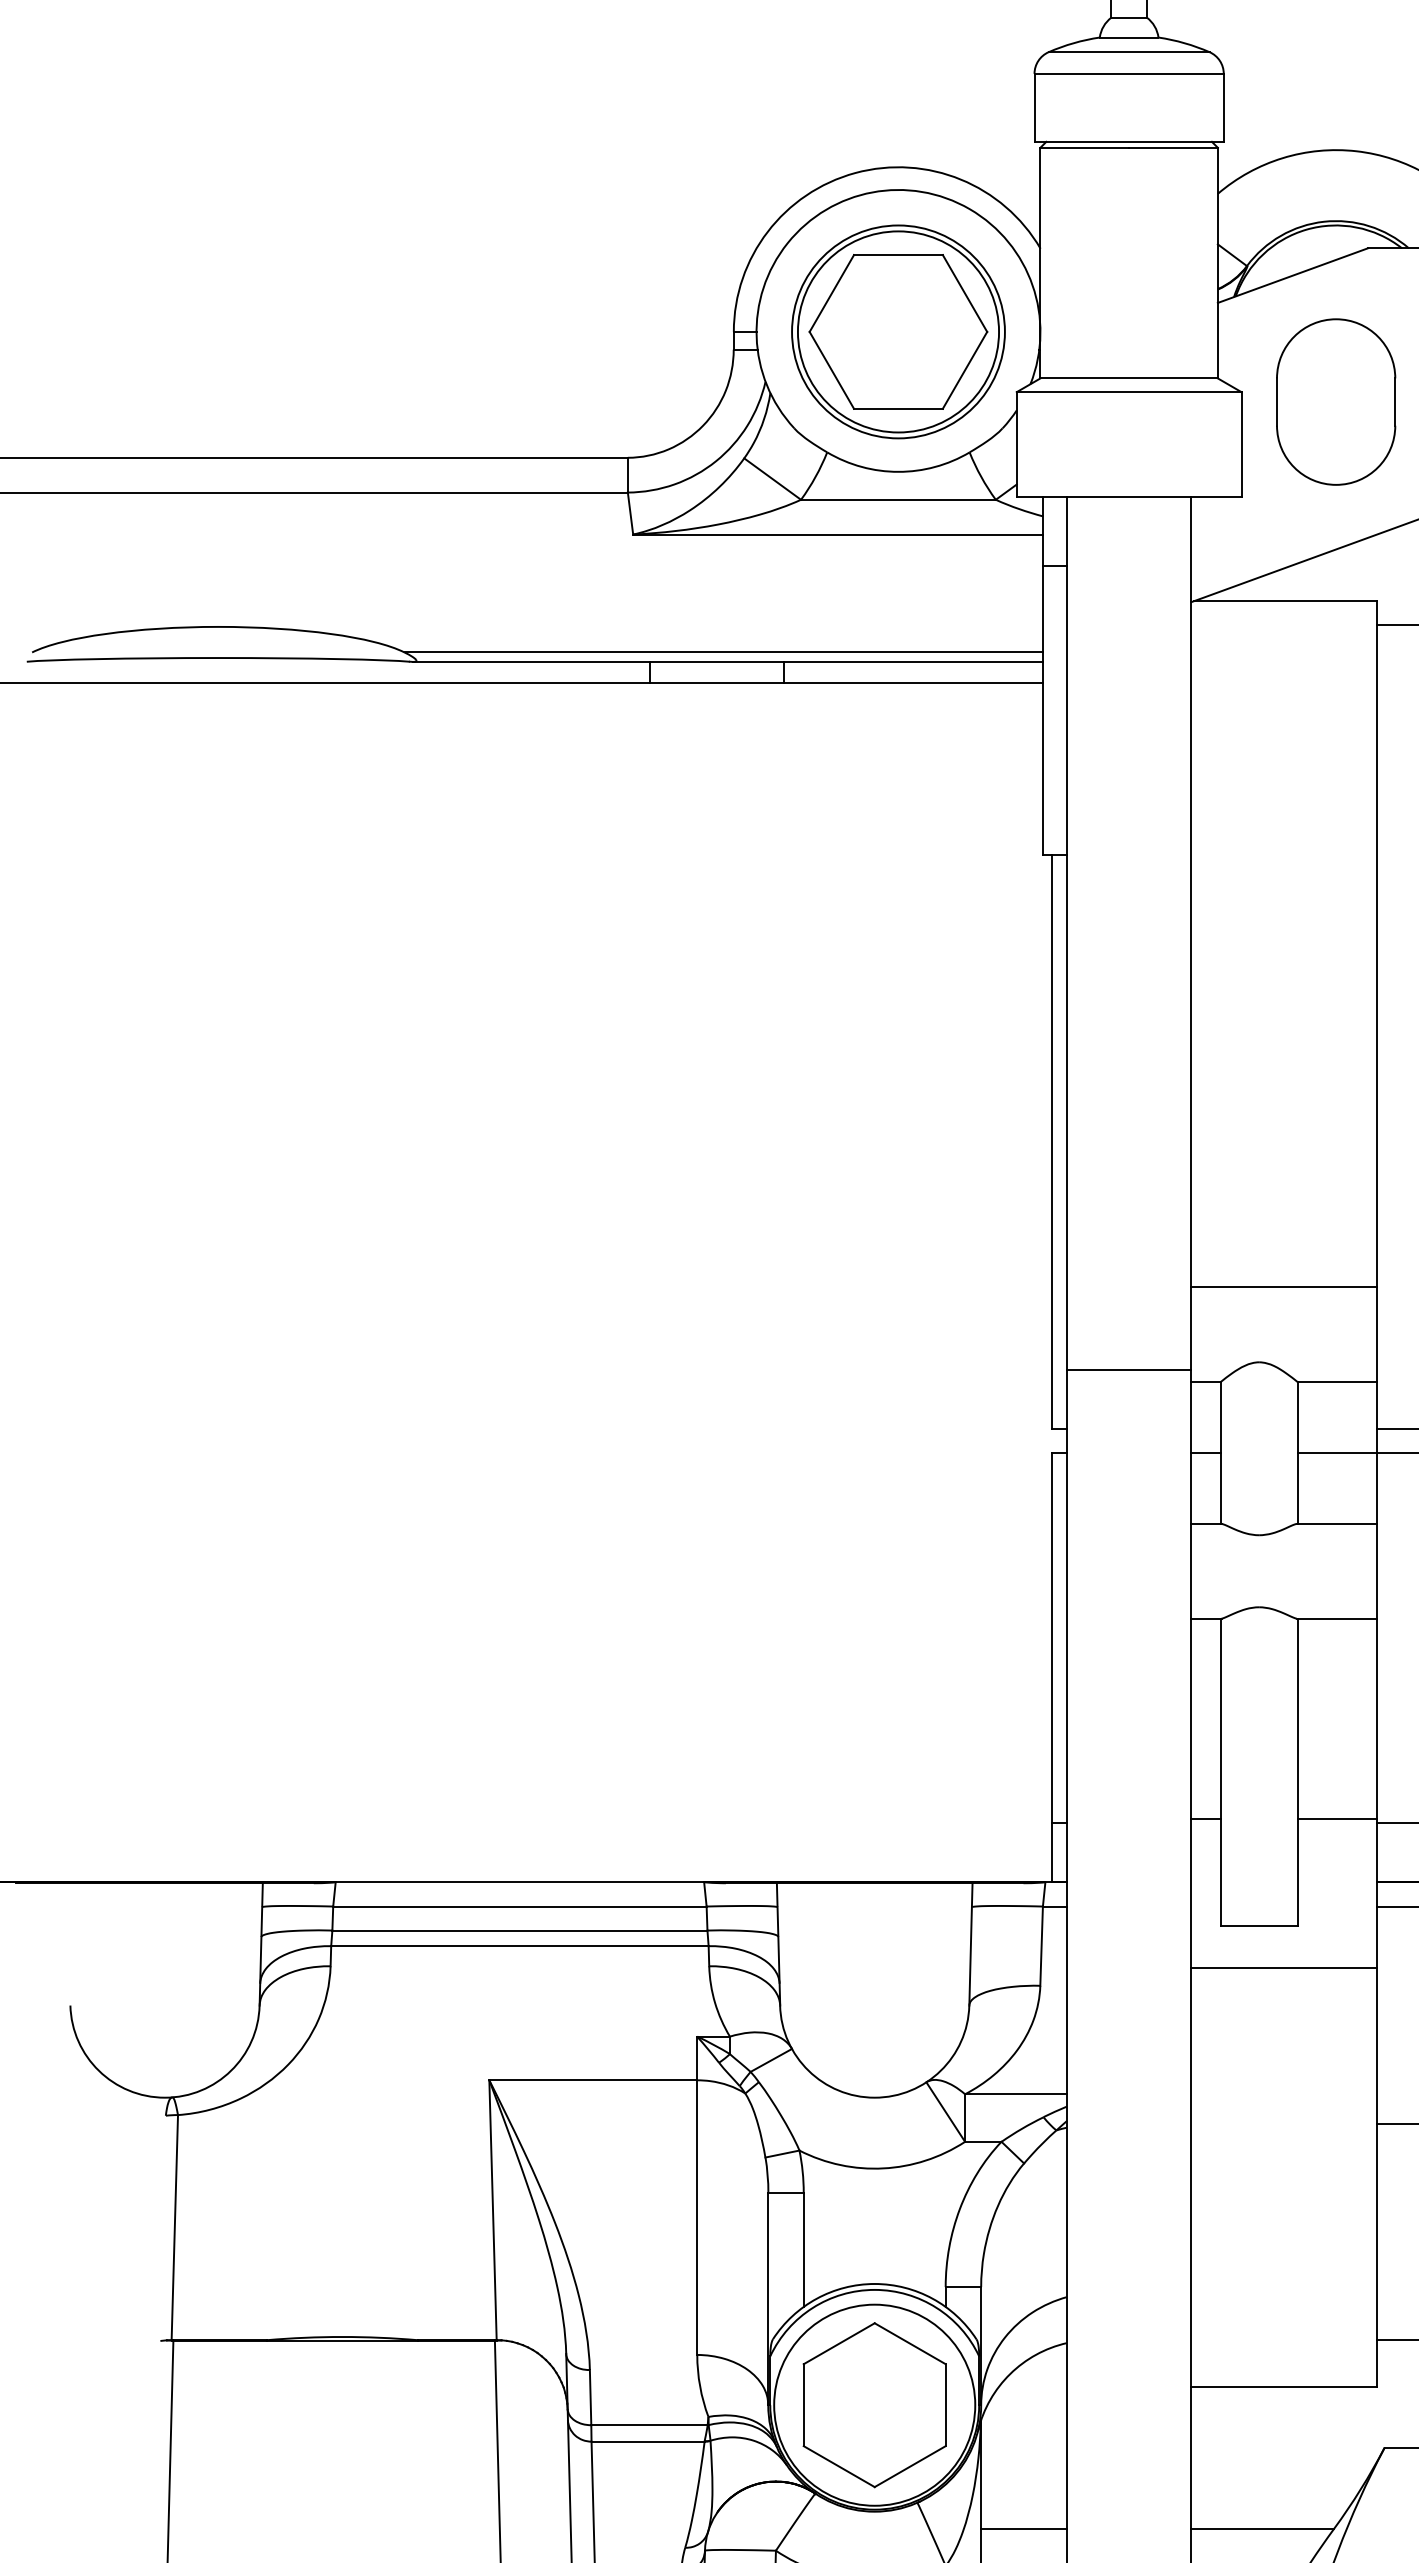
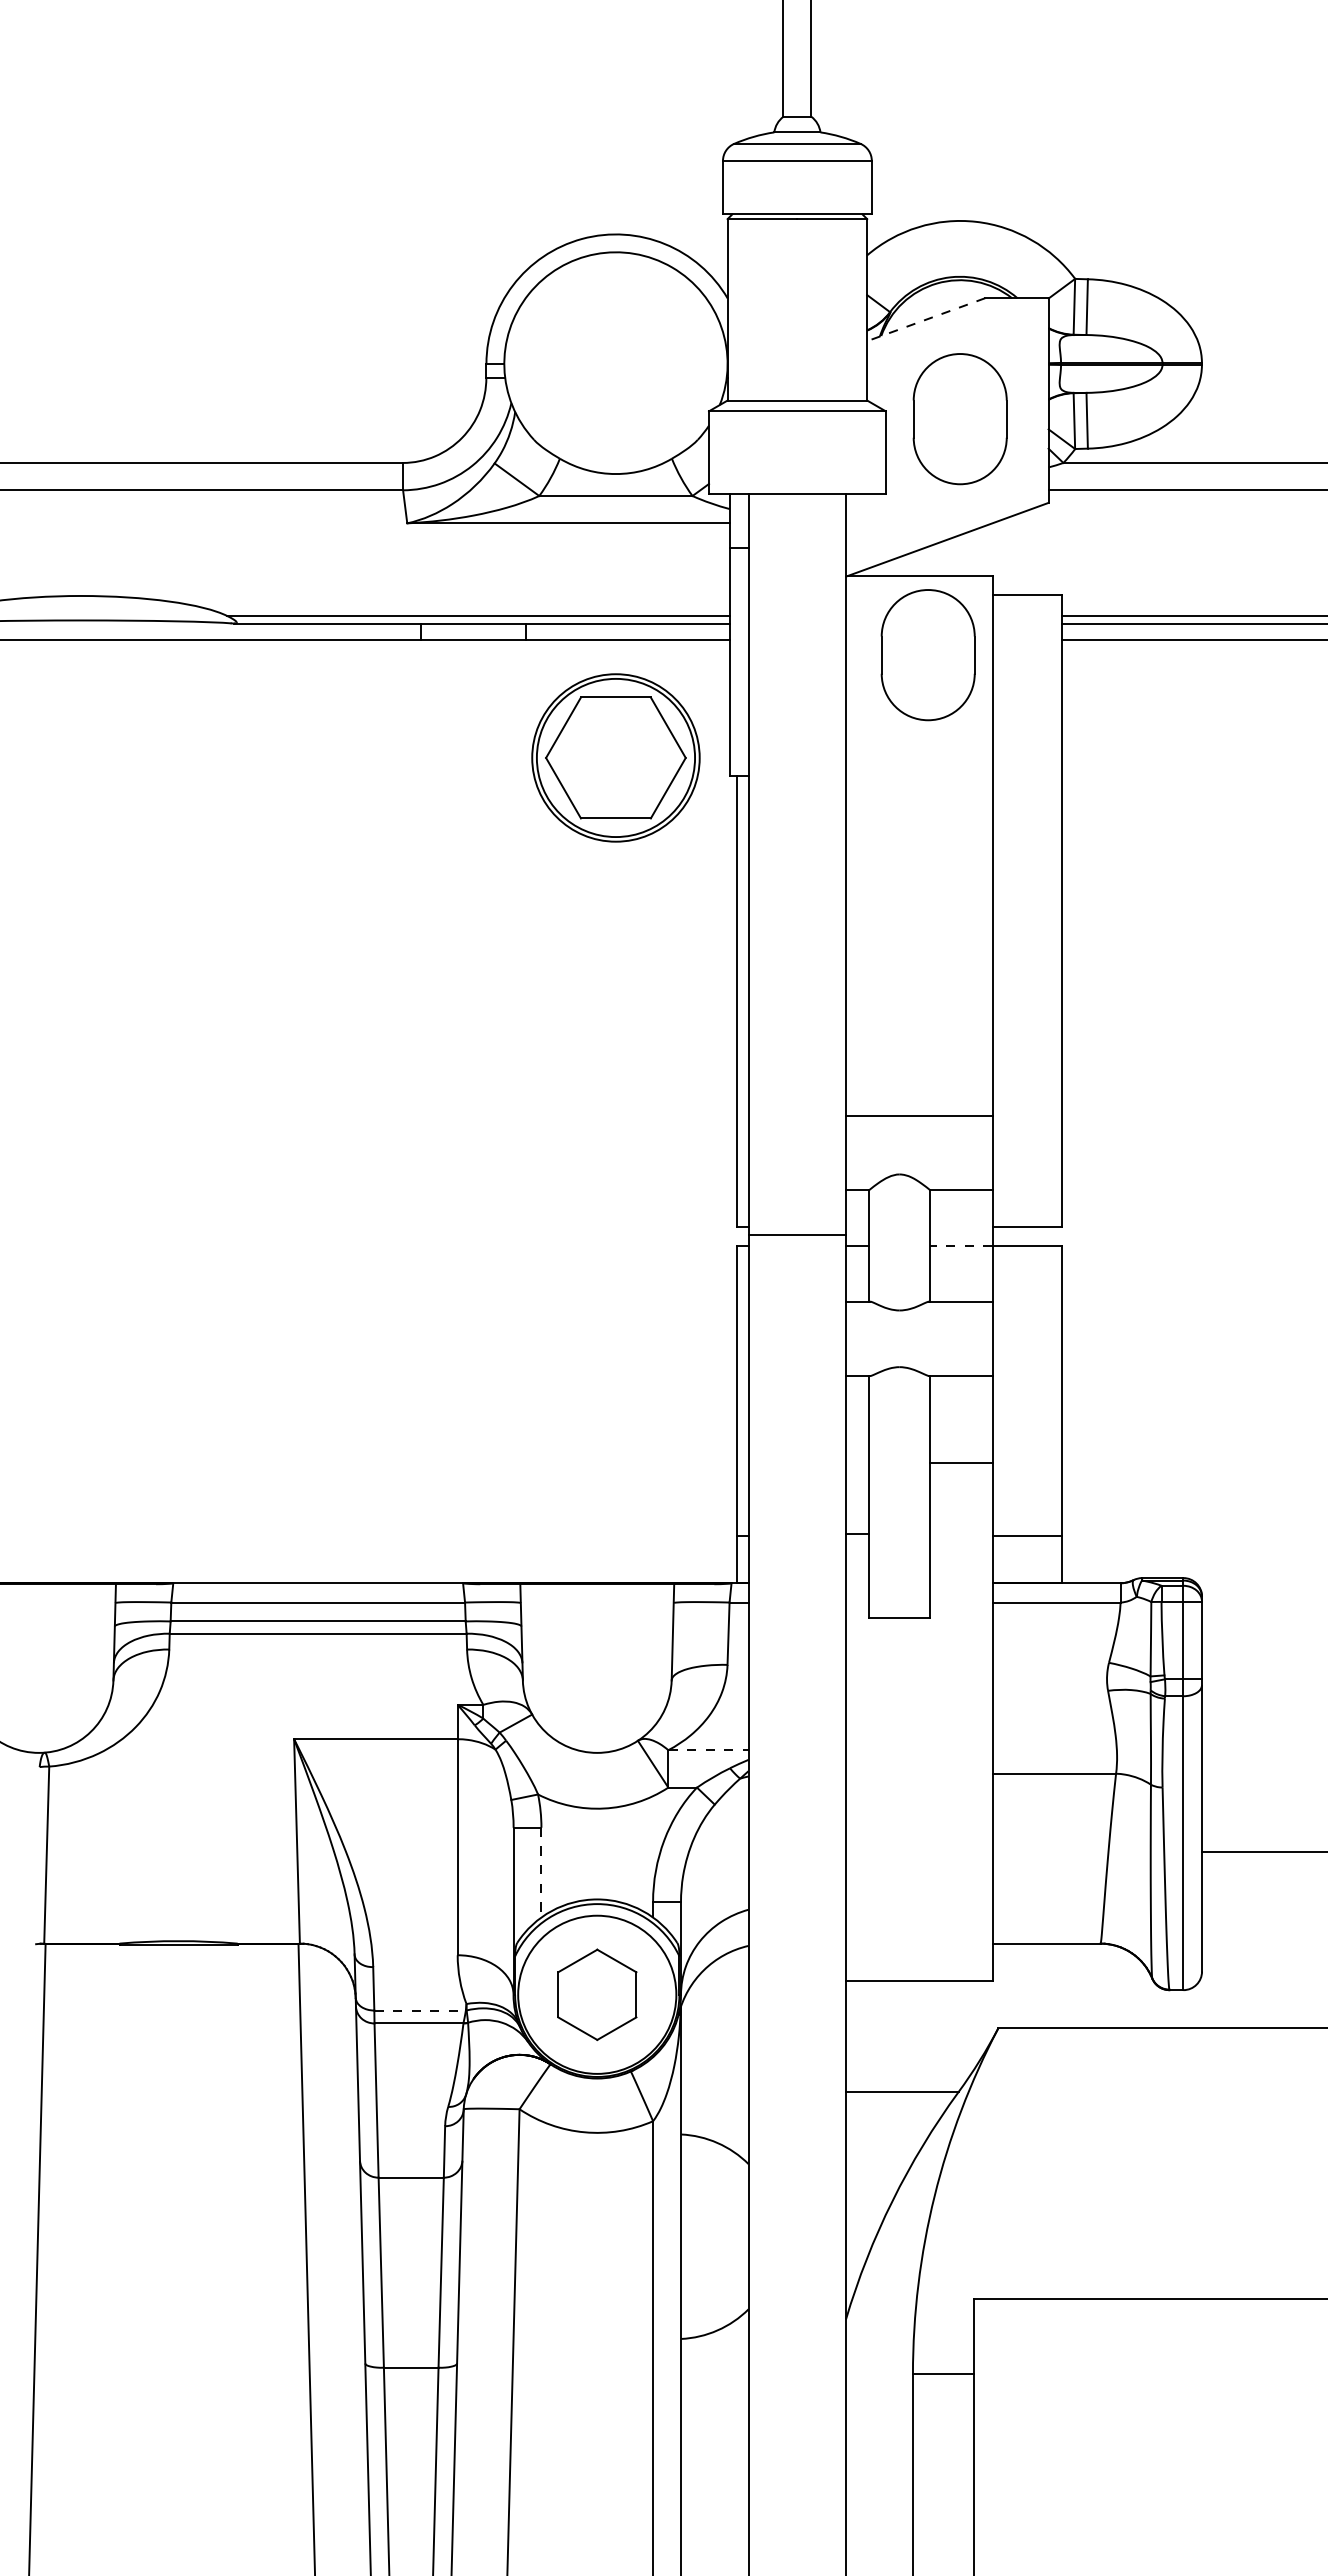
line: (1293, 275) -> (926, 319), solid -> dashed
part: (897, 331) -> (615, 757), moved
part: (1294, 702) -> (927, 655), added
line: (1129, 1369) -> (797, 1234), moved
line: (1336, 1452) -> (960, 1245), solid -> dashed
line: (1336, 1818) -> (960, 1462), moved
line: (1284, 1967) -> (919, 1650), removed
line: (1016, 2094) -> (708, 1750), solid -> dashed
line: (803, 2249) -> (541, 1872), solid -> dashed
part: (875, 2404) -> (597, 1994), size x0.7
line: (649, 2425) -> (420, 2010), solid -> dashed
line: (1023, 2529) -> (714, 2092), removed

